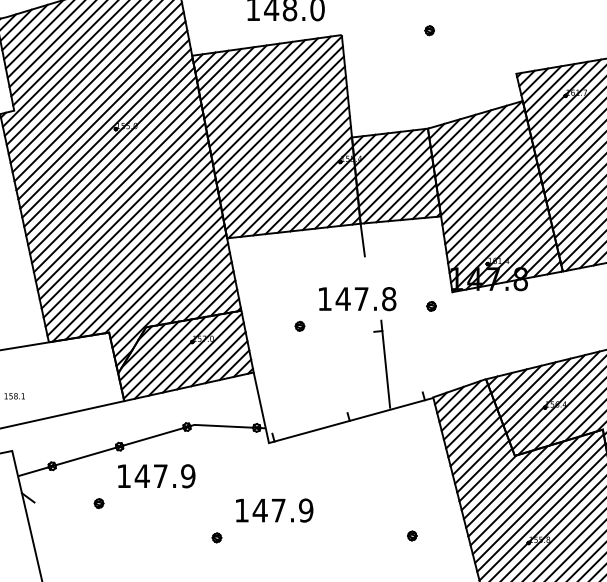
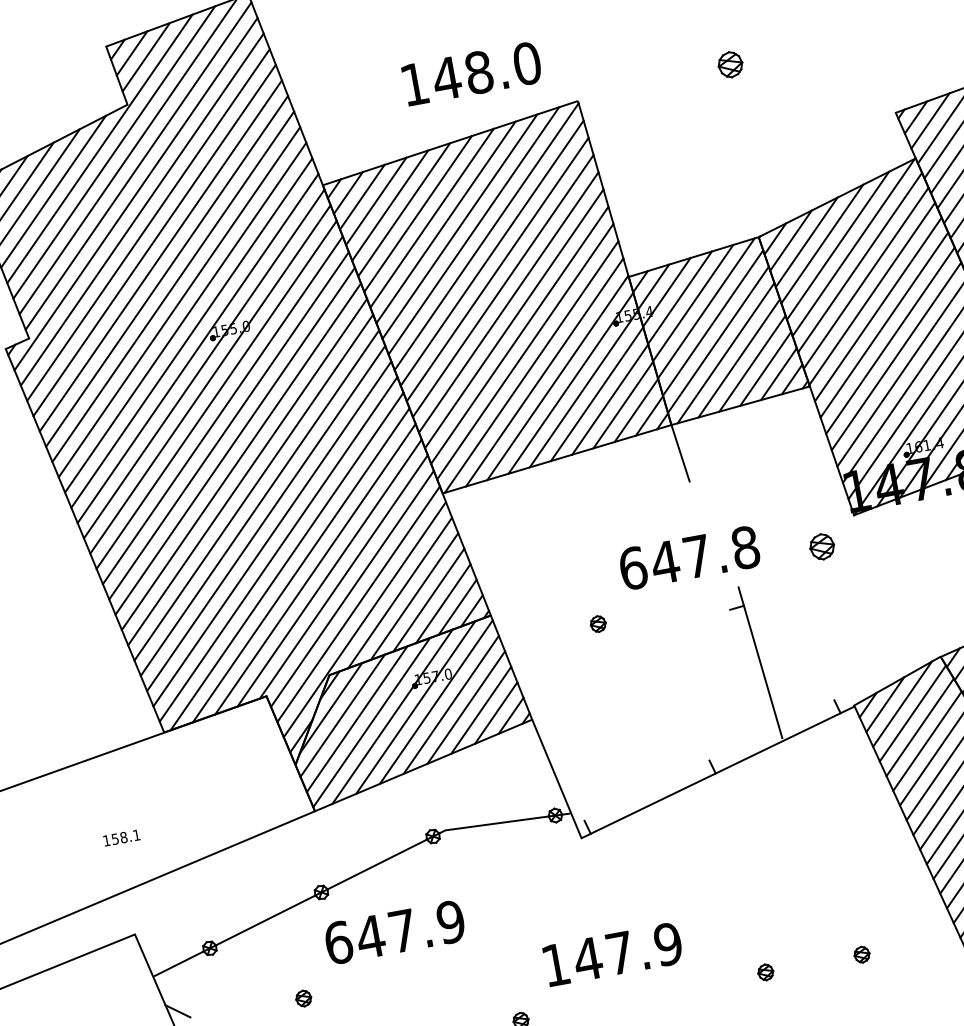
part: (429, 30) -> (729, 64), size x1.6
text: (324, 299) -> (632, 569), 147.8 -> 647.8
part: (431, 306) -> (822, 547), size x1.6
text: (124, 476) -> (339, 943), 147.9 -> 647.9
part: (357, 535) -> (766, 971), added

